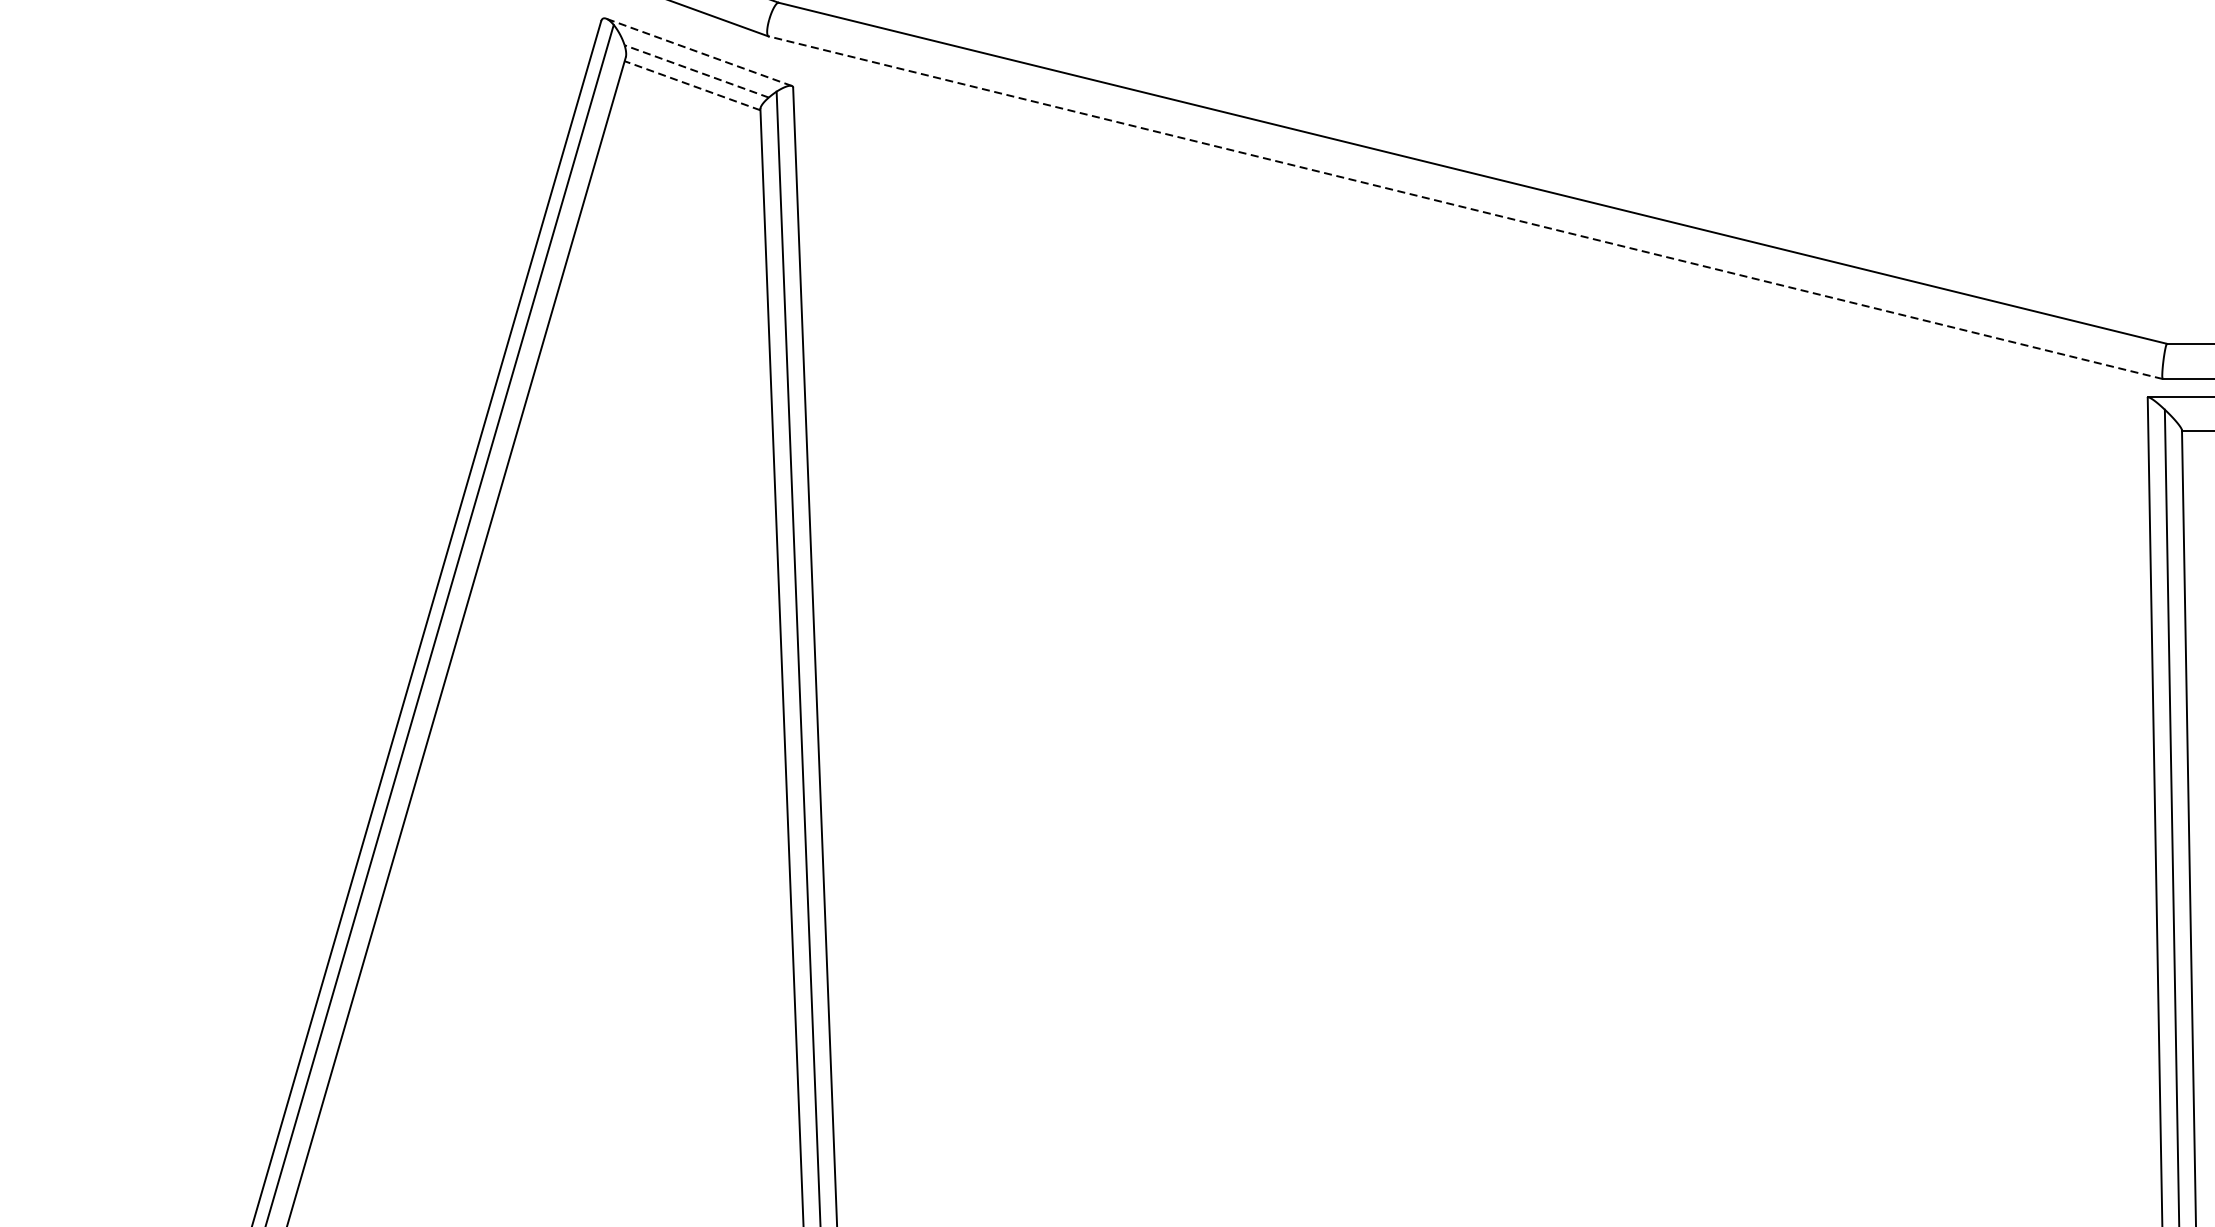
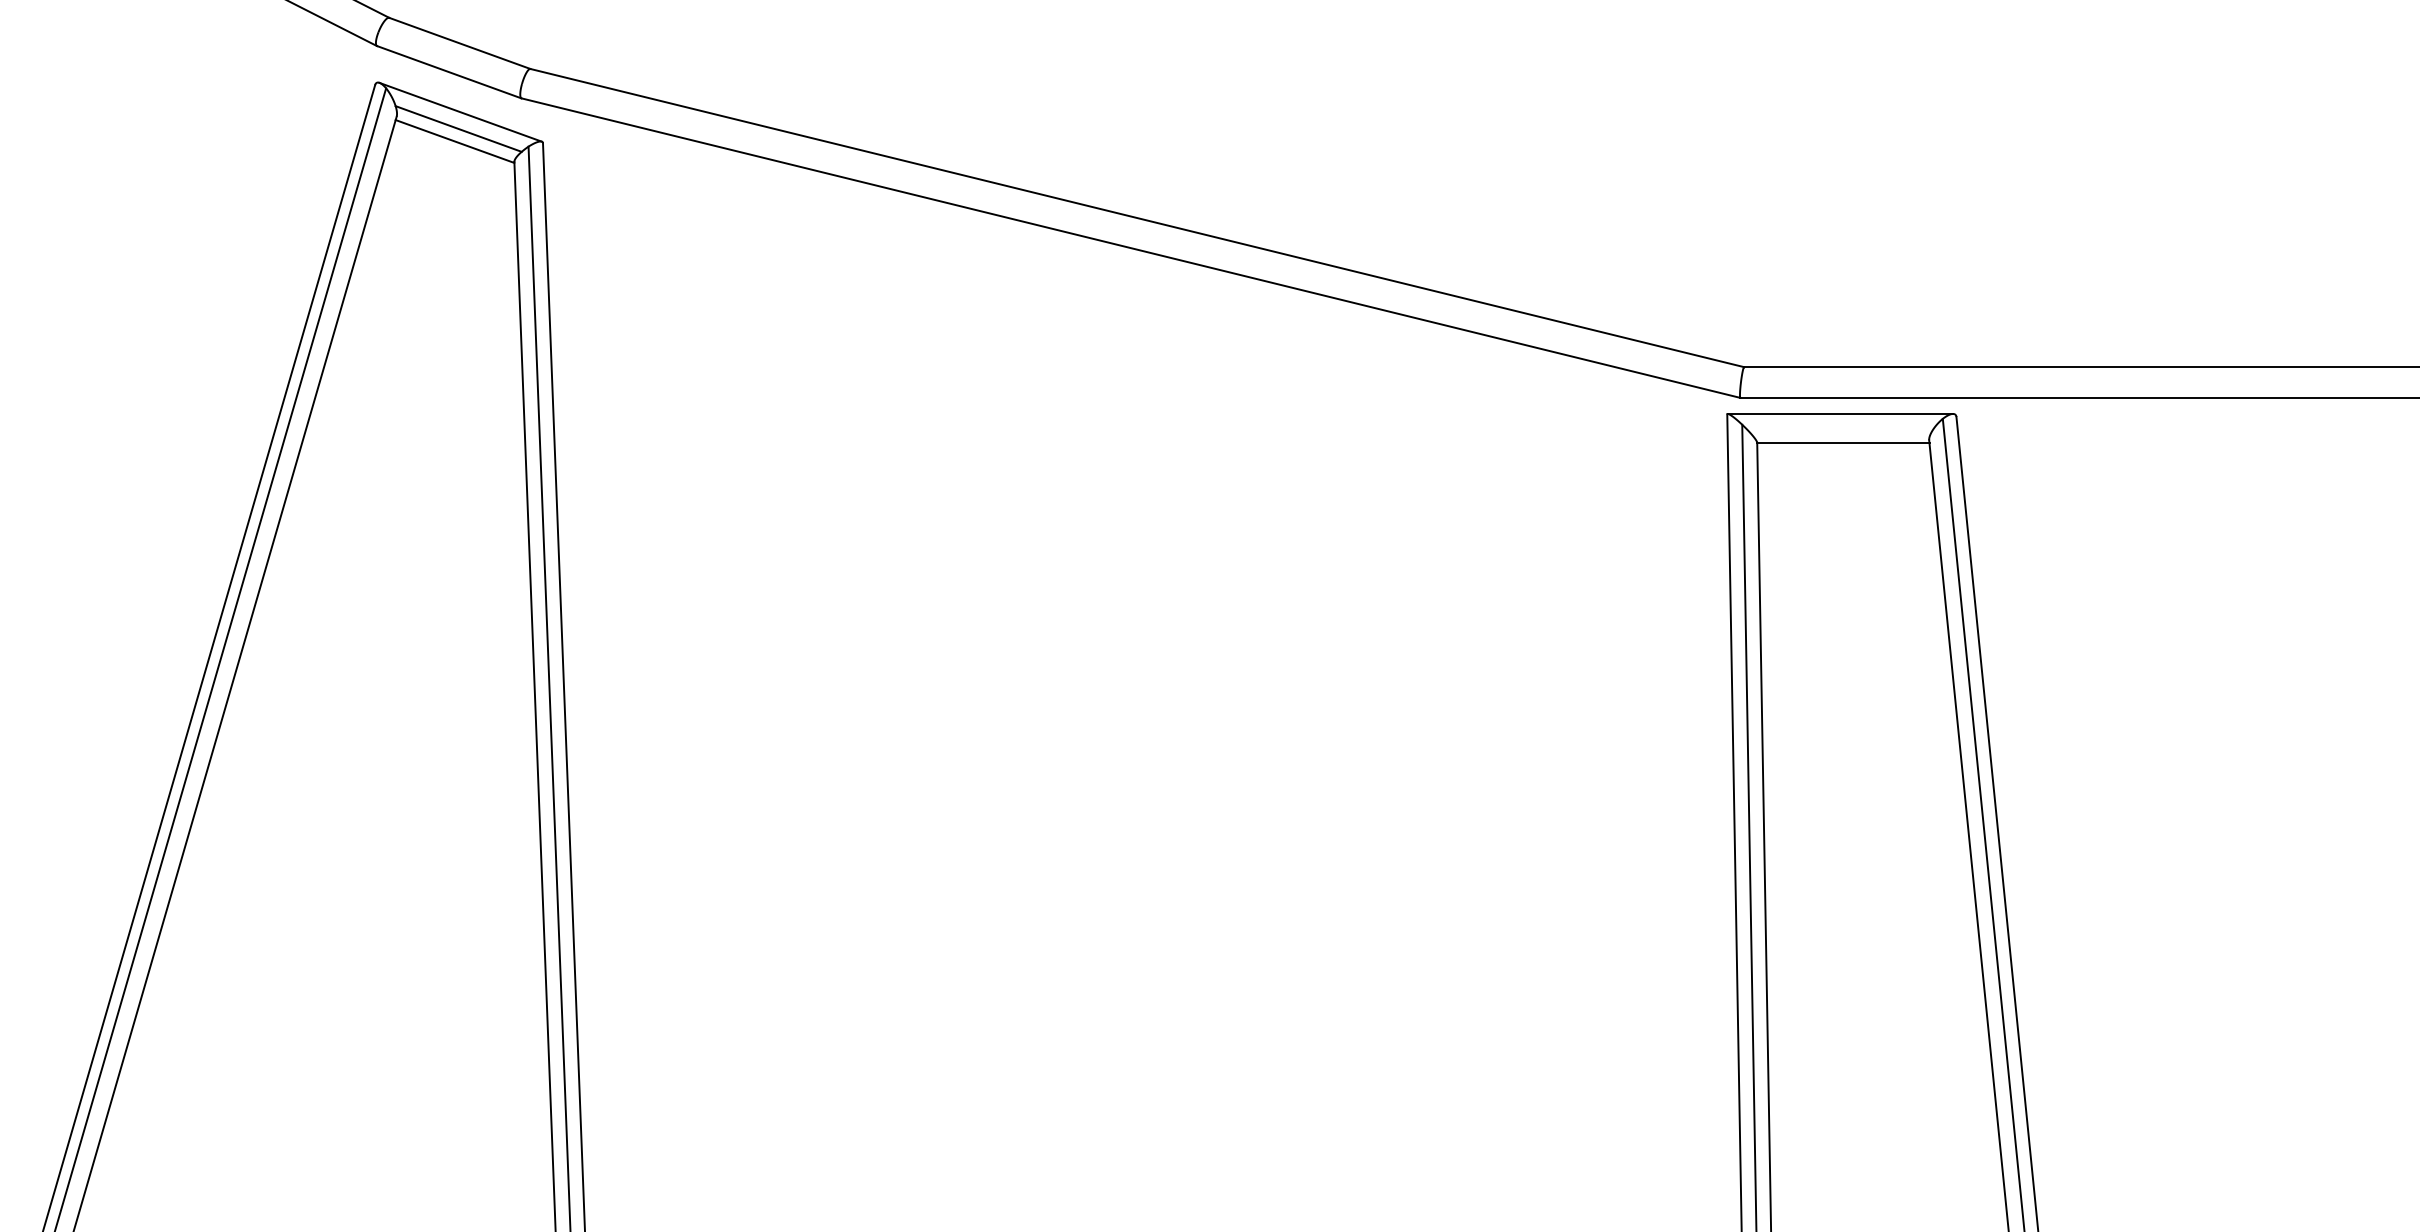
line: (698, 52) -> (460, 112), dashed -> solid
line: (696, 70) -> (458, 128), dashed -> solid
line: (691, 85) -> (454, 141), dashed -> solid
line: (1465, 208) -> (1130, 248), dashed -> solid

